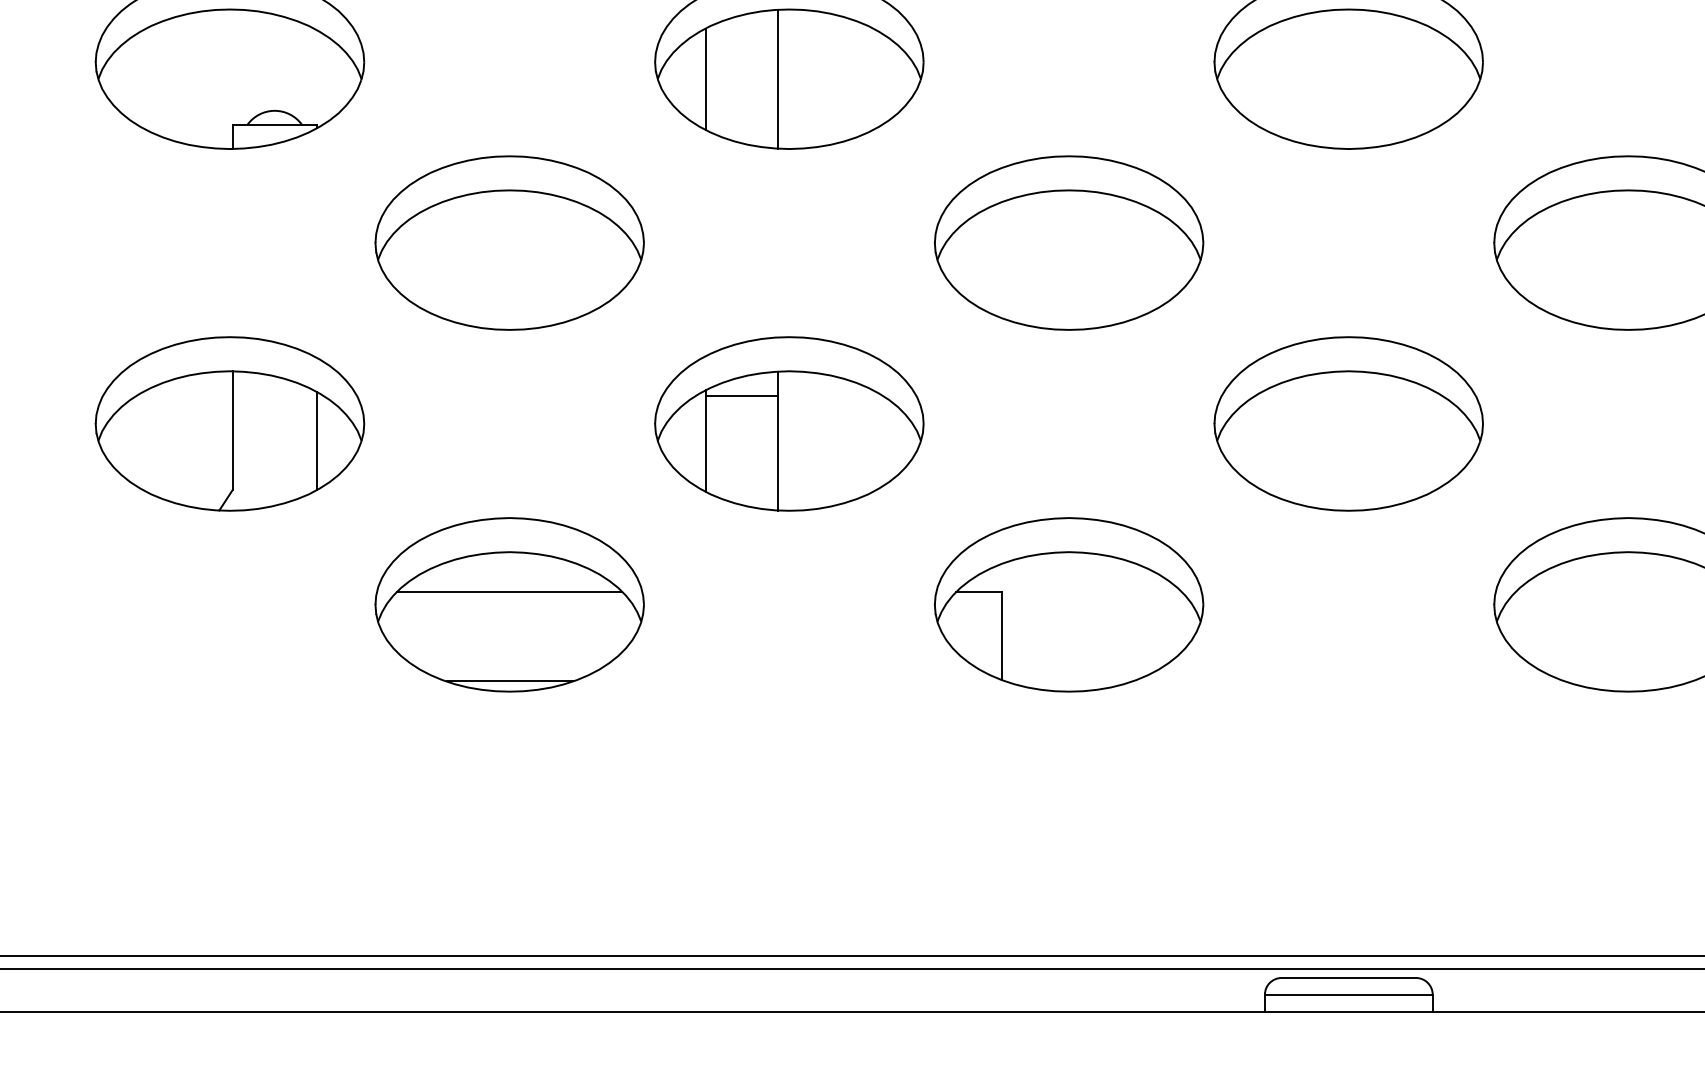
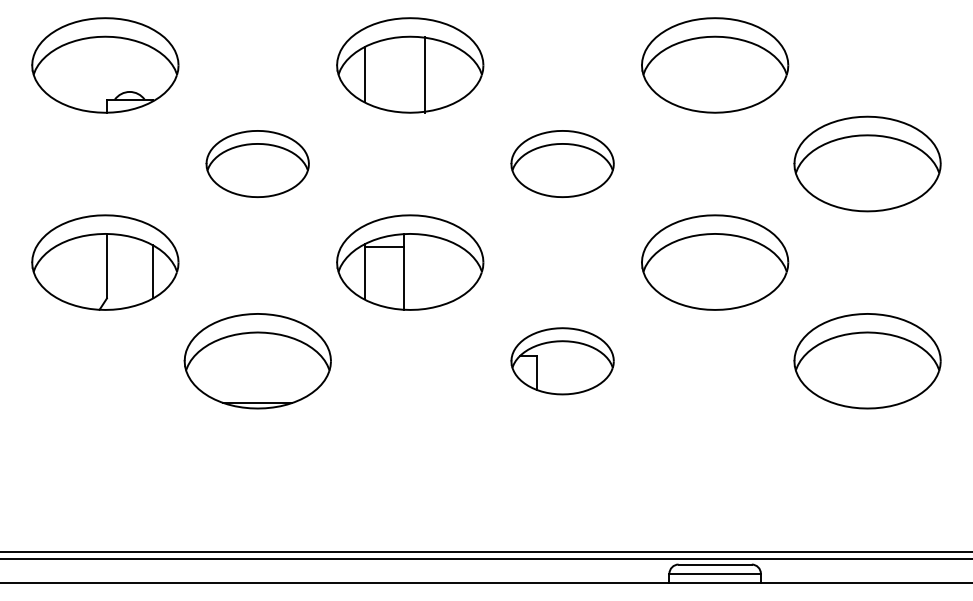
line: (778, 78) -> (425, 74), moved
part: (509, 242) -> (257, 163), size x0.7
part: (1068, 242) -> (562, 163), size x0.7
line: (509, 592) -> (257, 354), removed
part: (1068, 605) -> (562, 361), size x0.7

